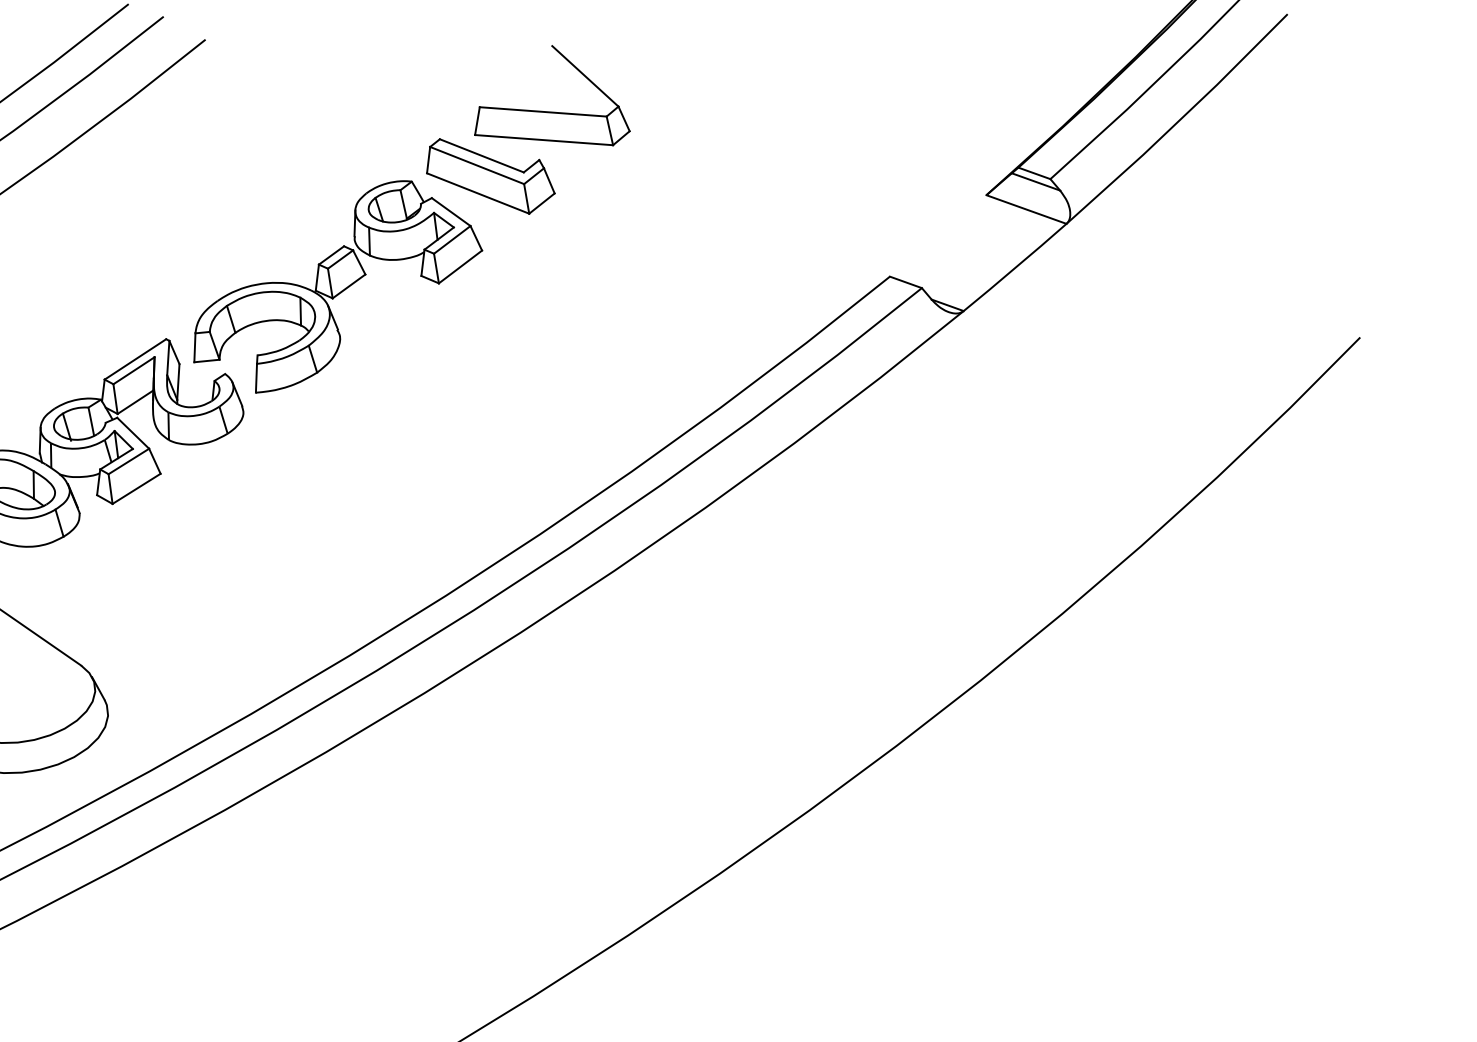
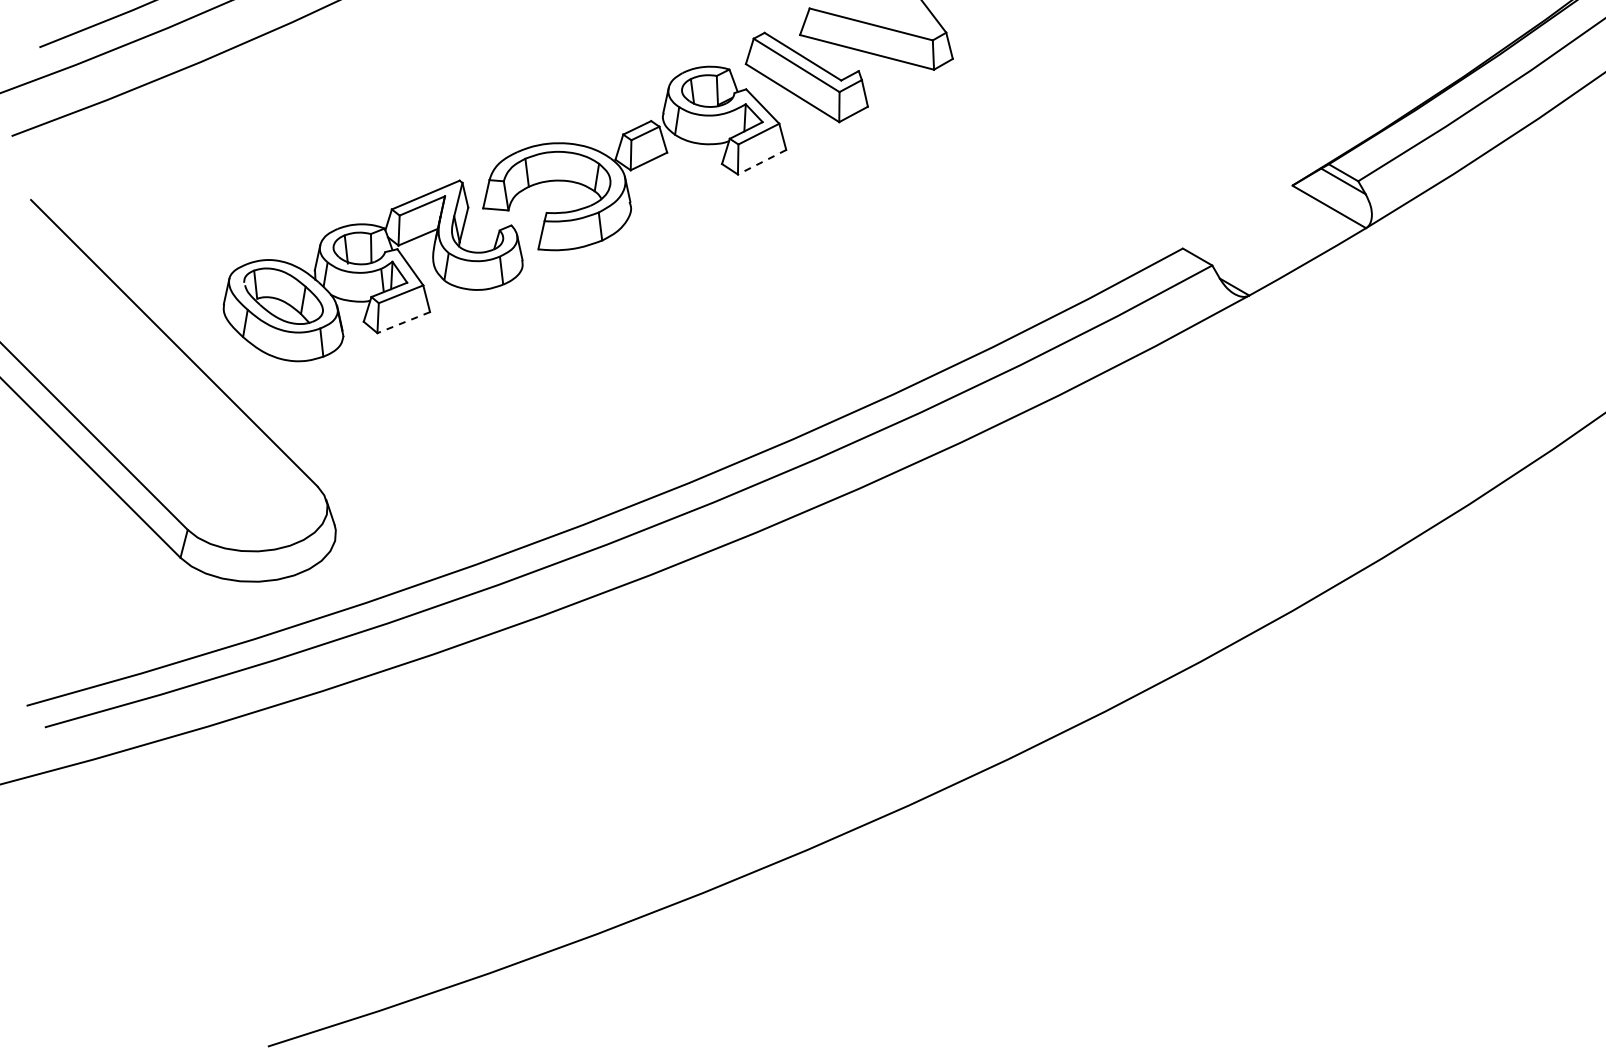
line: (459, 267) -> (761, 162), solid -> dashed
line: (136, 488) -> (403, 322), solid -> dashed

